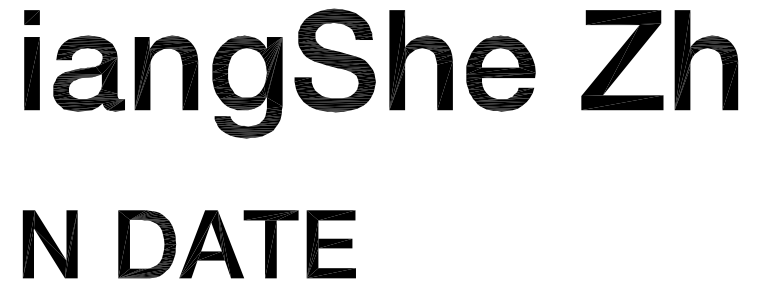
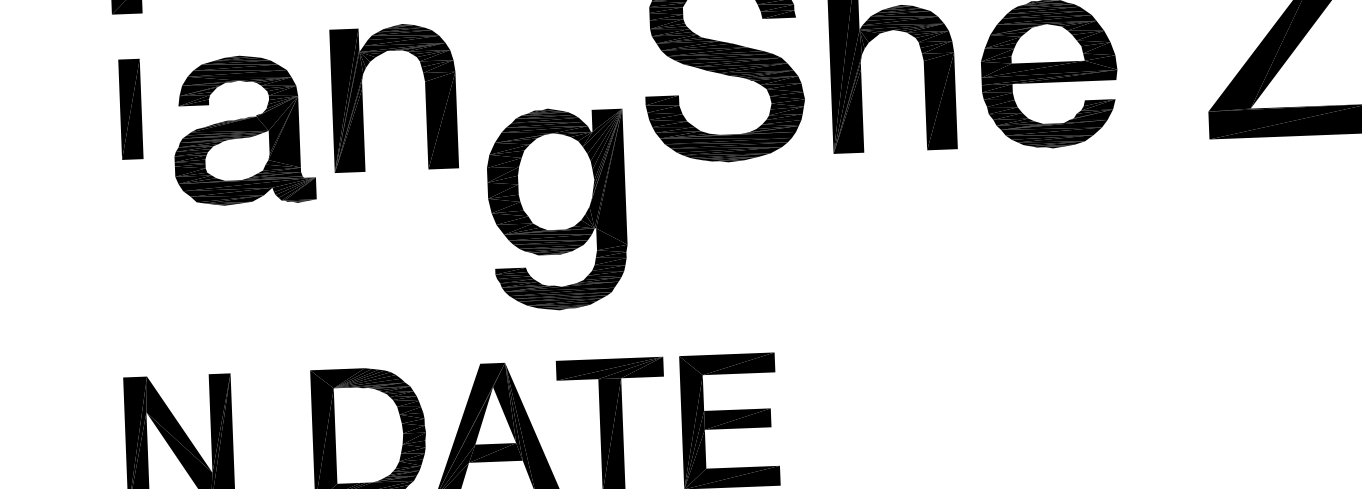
part: (31, 73) -> (129, 108), size x0.7
part: (88, 73) -> (242, 130), moved
part: (247, 86) -> (557, 208), moved

